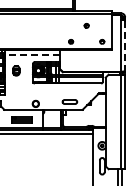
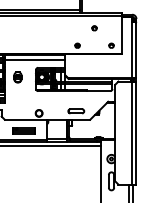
line: (125, 46) -> (136, 50), dashed -> solid
line: (32, 55) -> (35, 60), dashed -> solid

